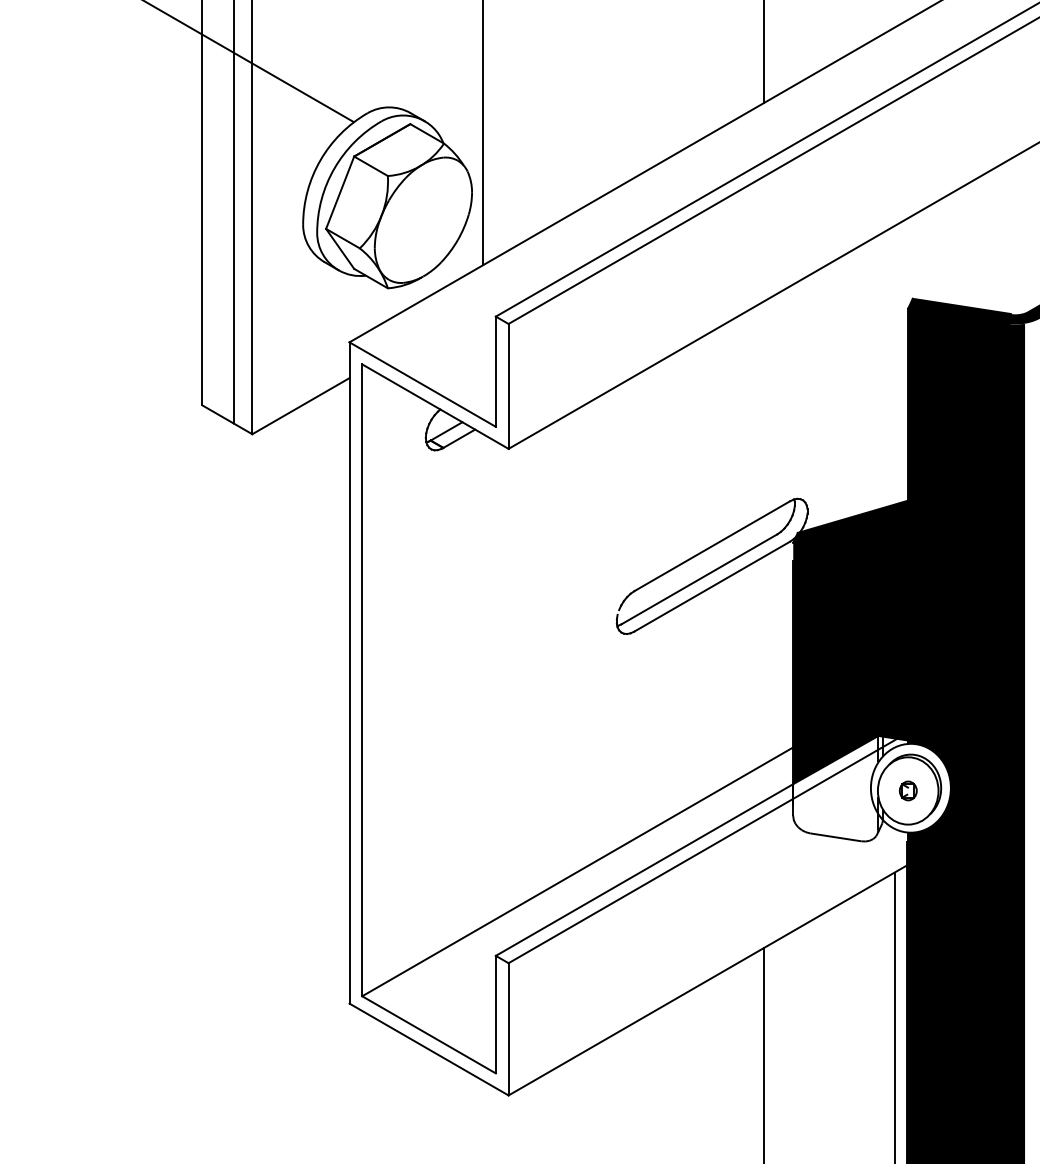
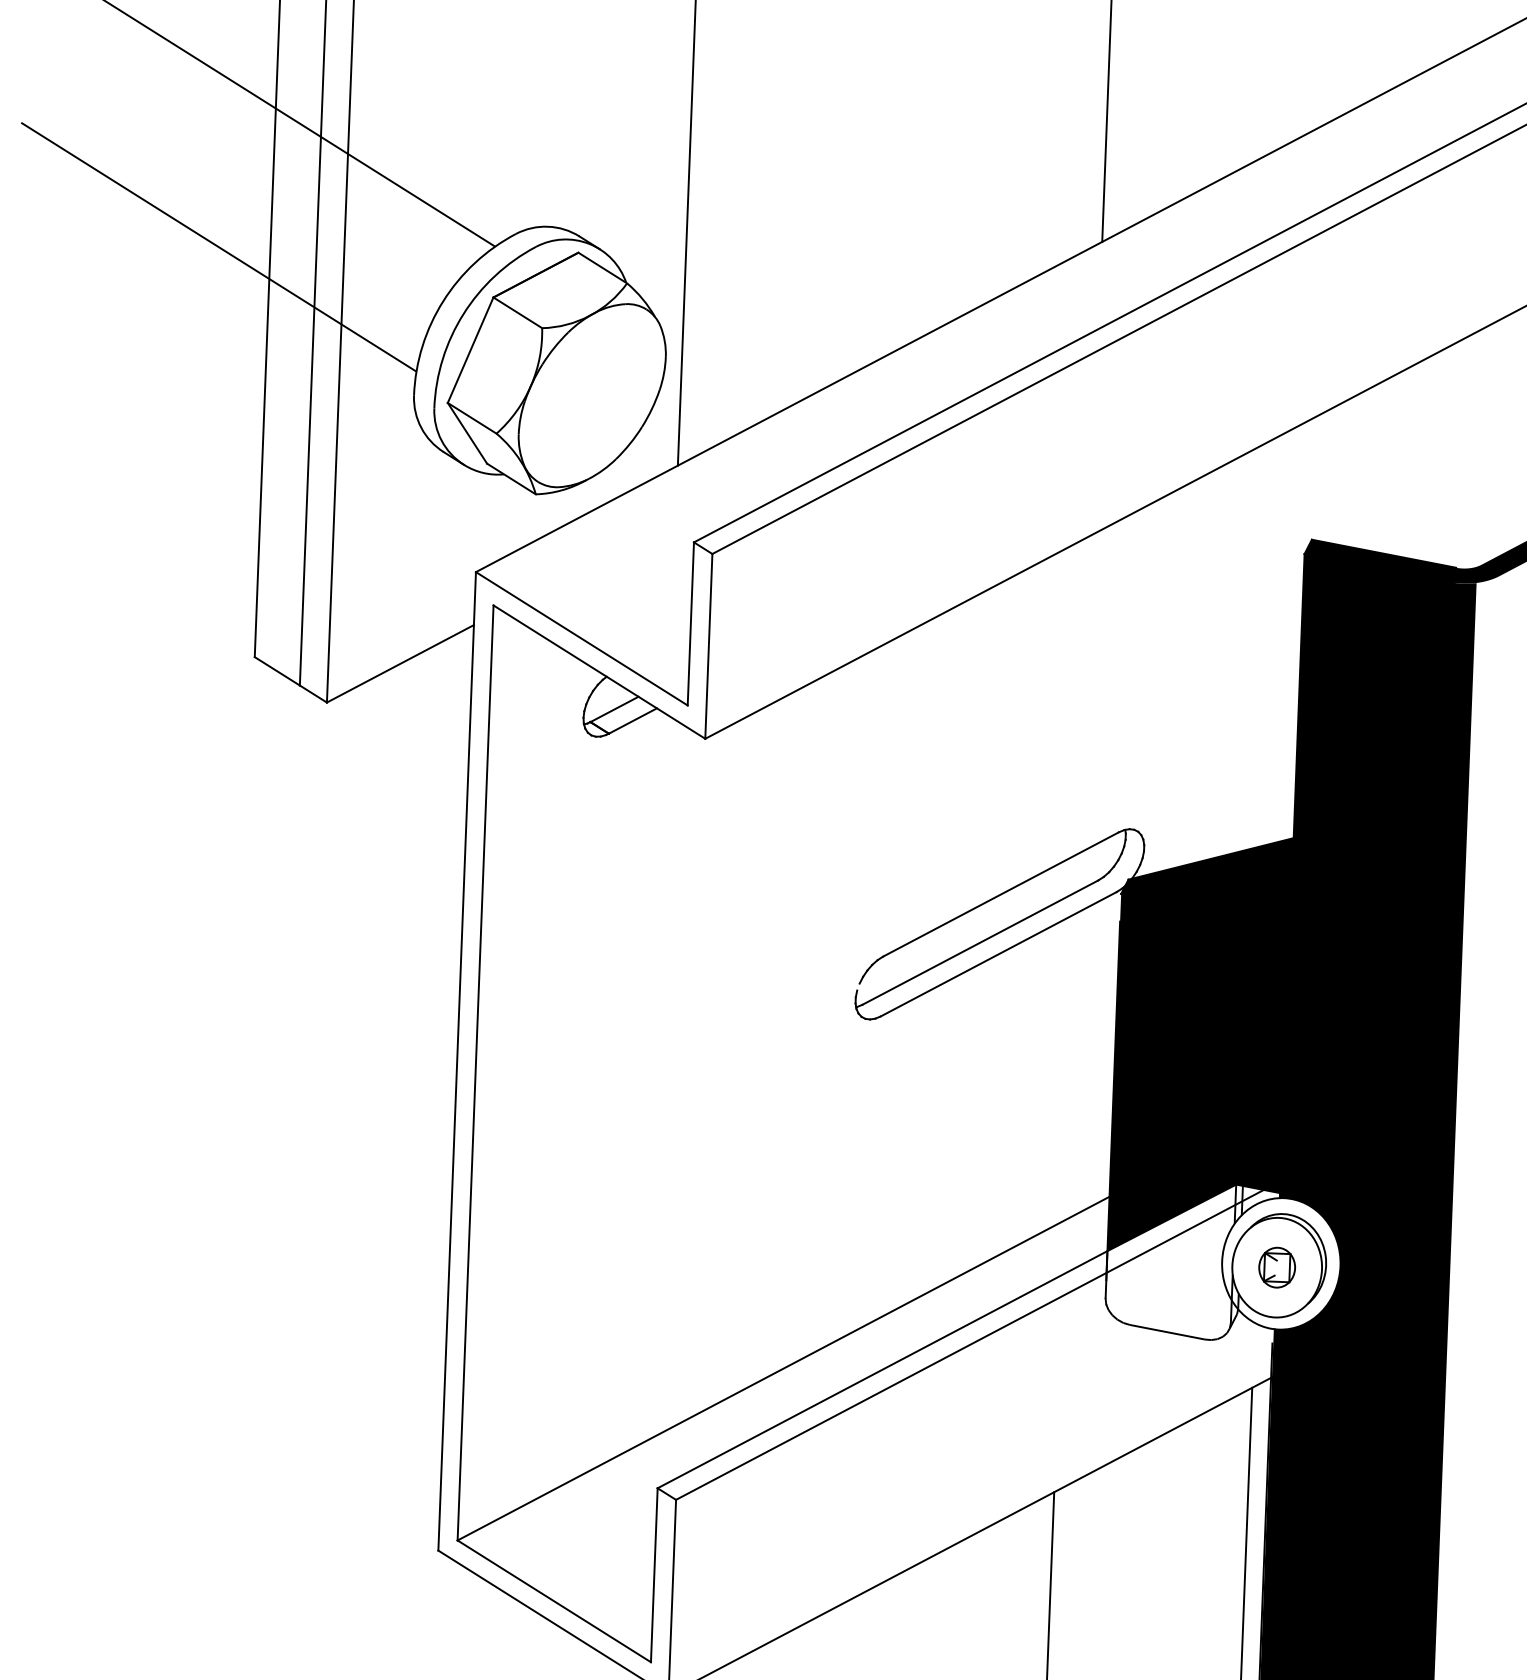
line: (167, 129) -> (218, 246), added
part: (908, 790) -> (1277, 1267), size x1.43

